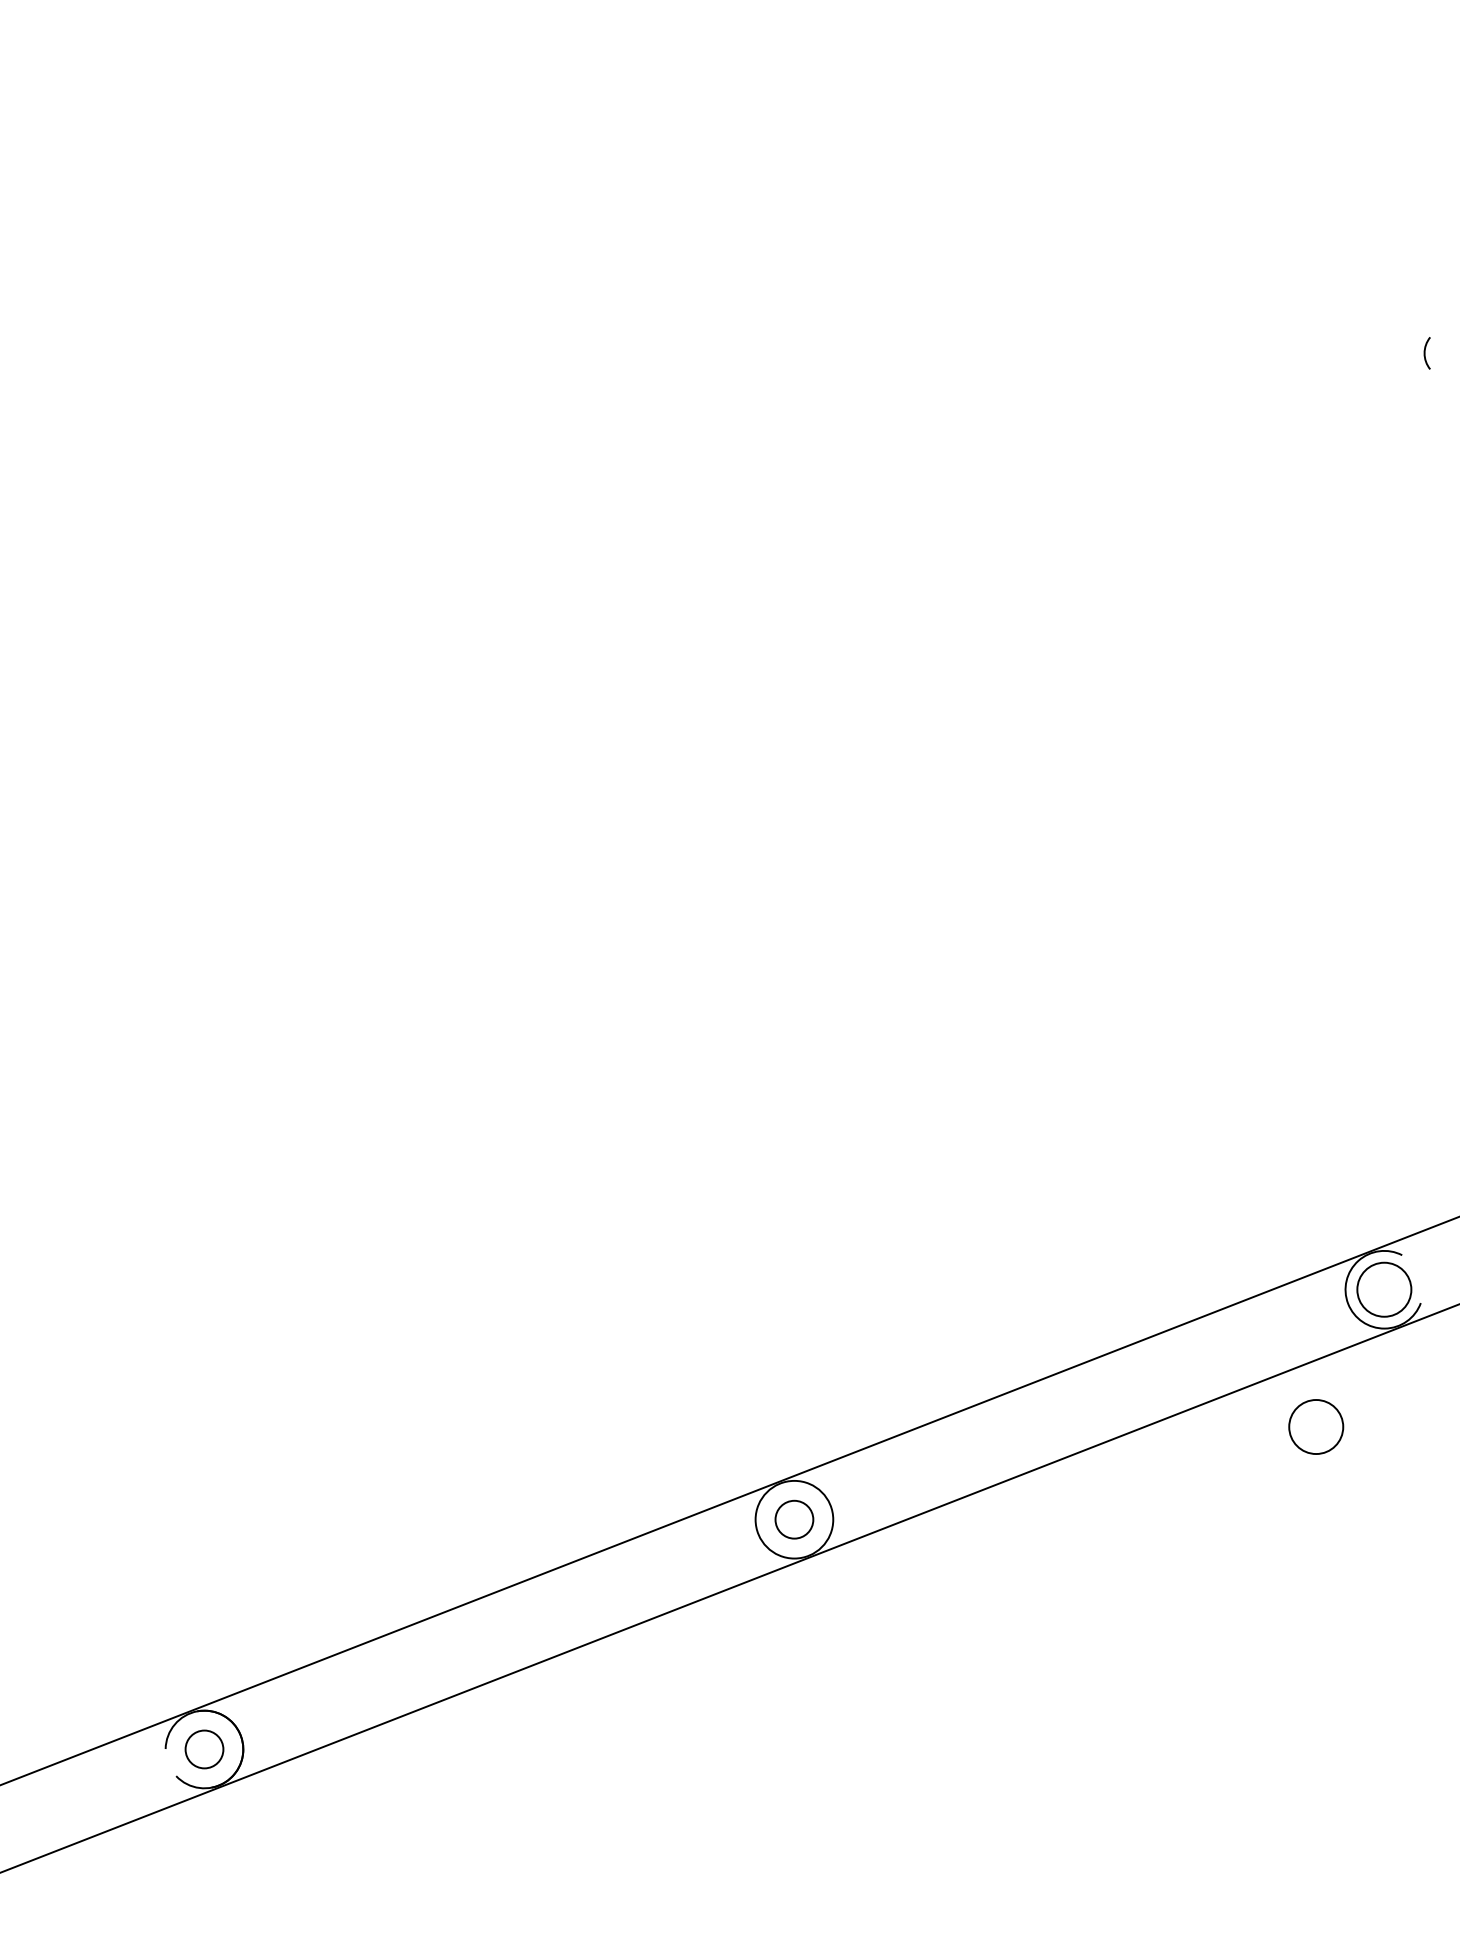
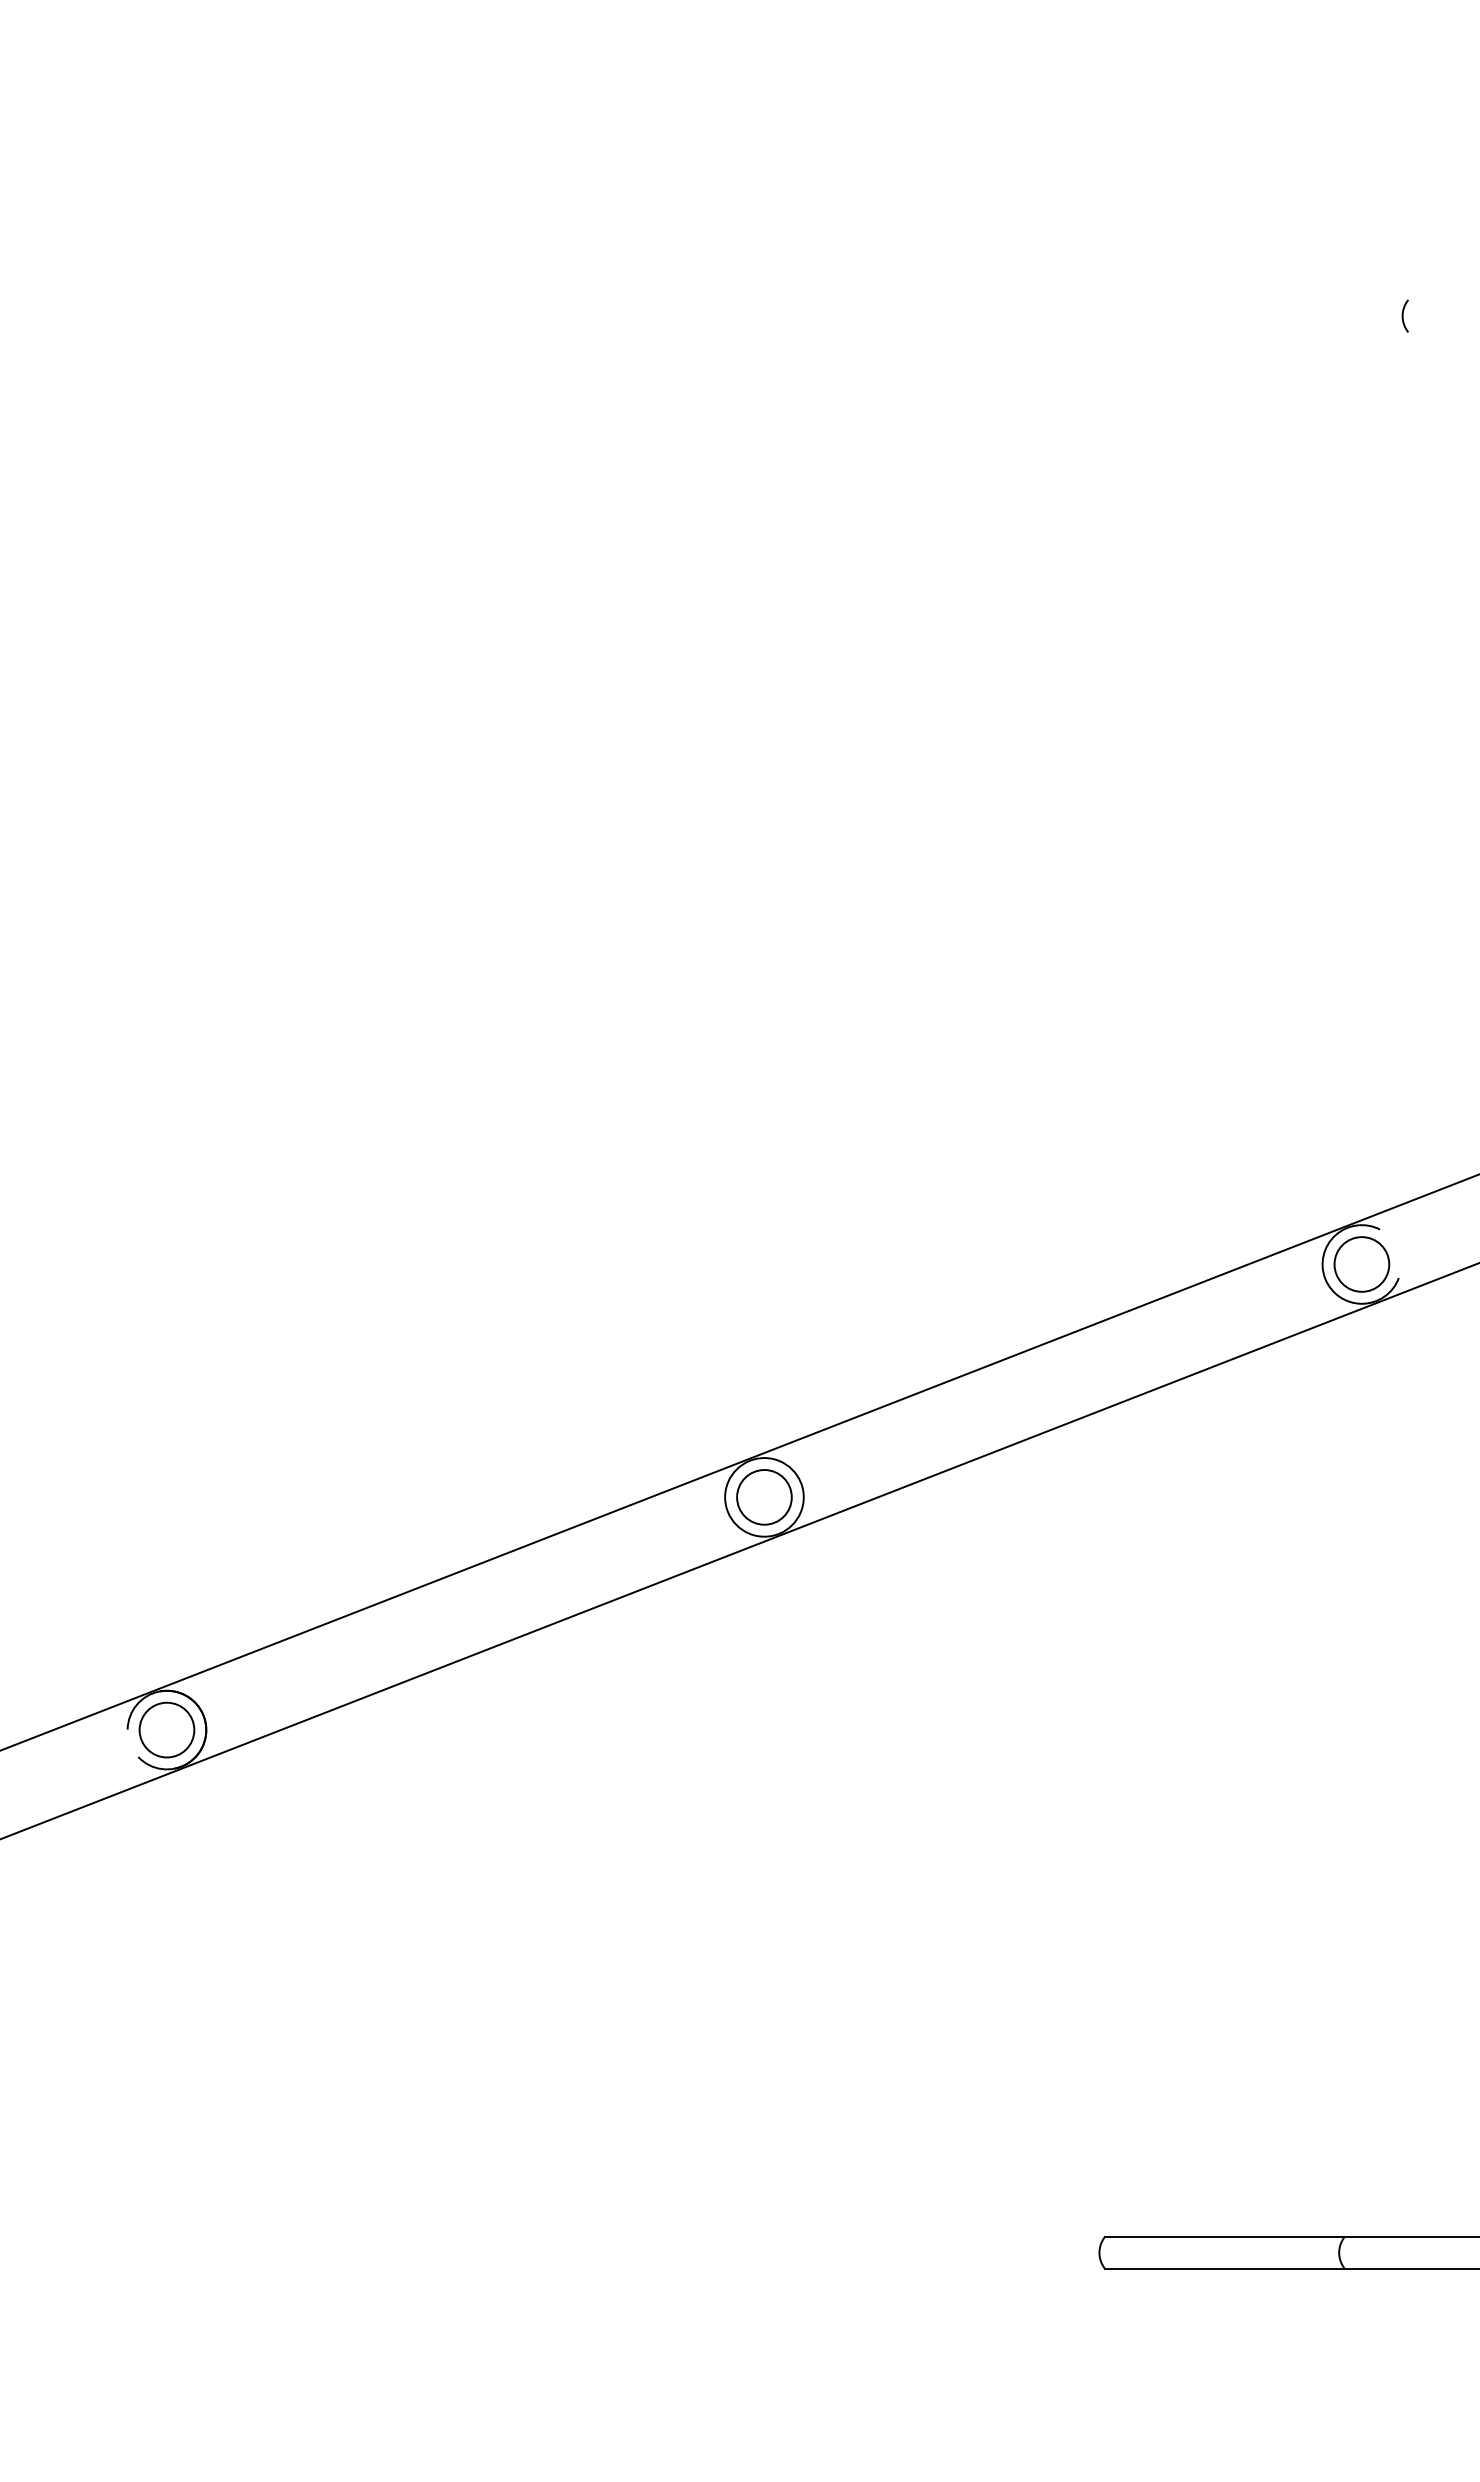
circle: (1315, 1427) -> (1292, 1403), removed
circle: (794, 1519) -> (764, 1497), size x1.43
circle: (204, 1748) -> (166, 1729), size x1.43

